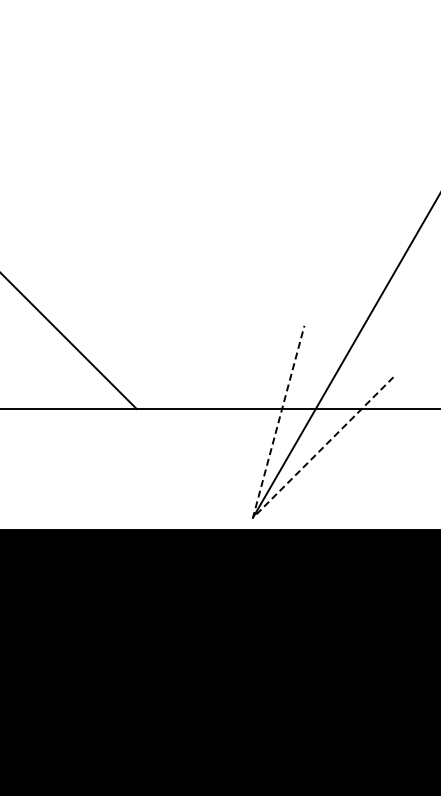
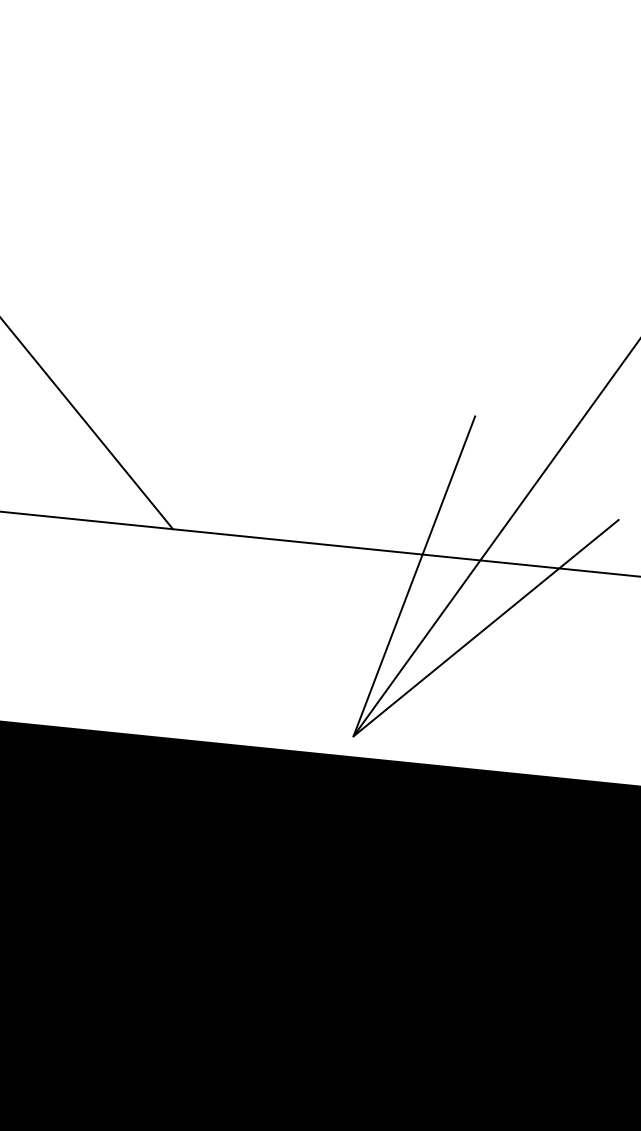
line: (252, 517) -> (352, 735), dashed -> solid

